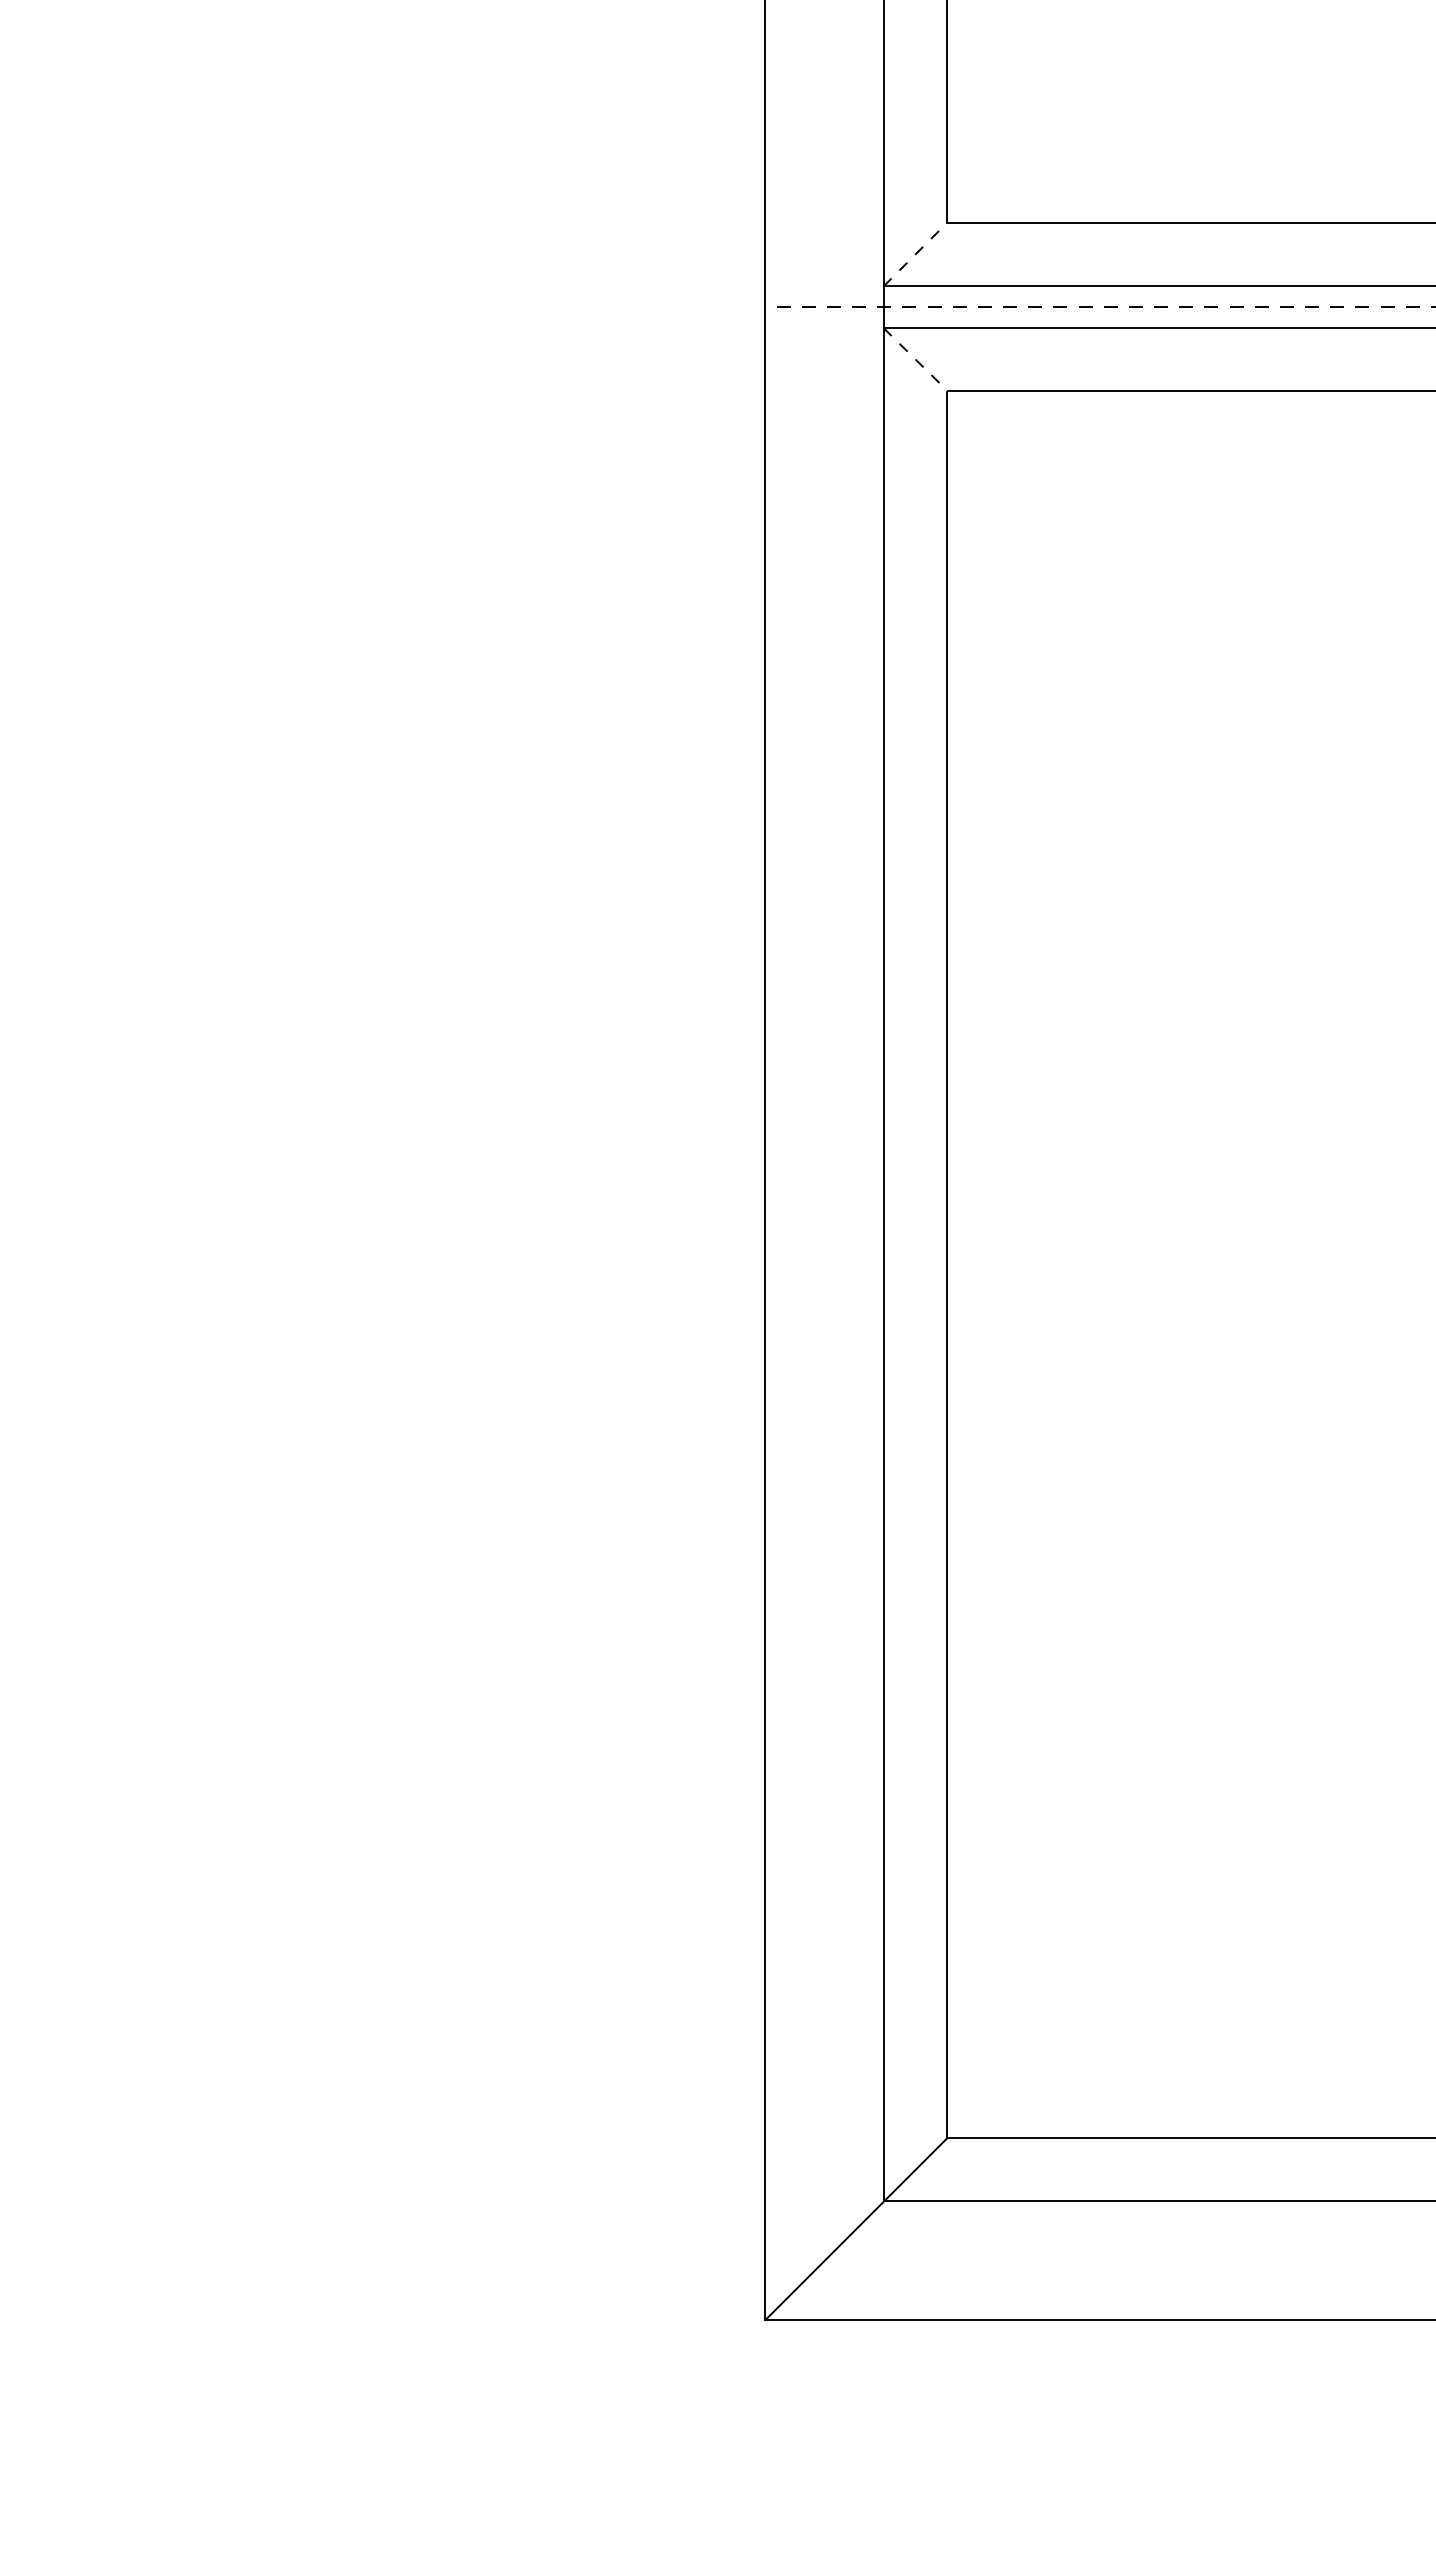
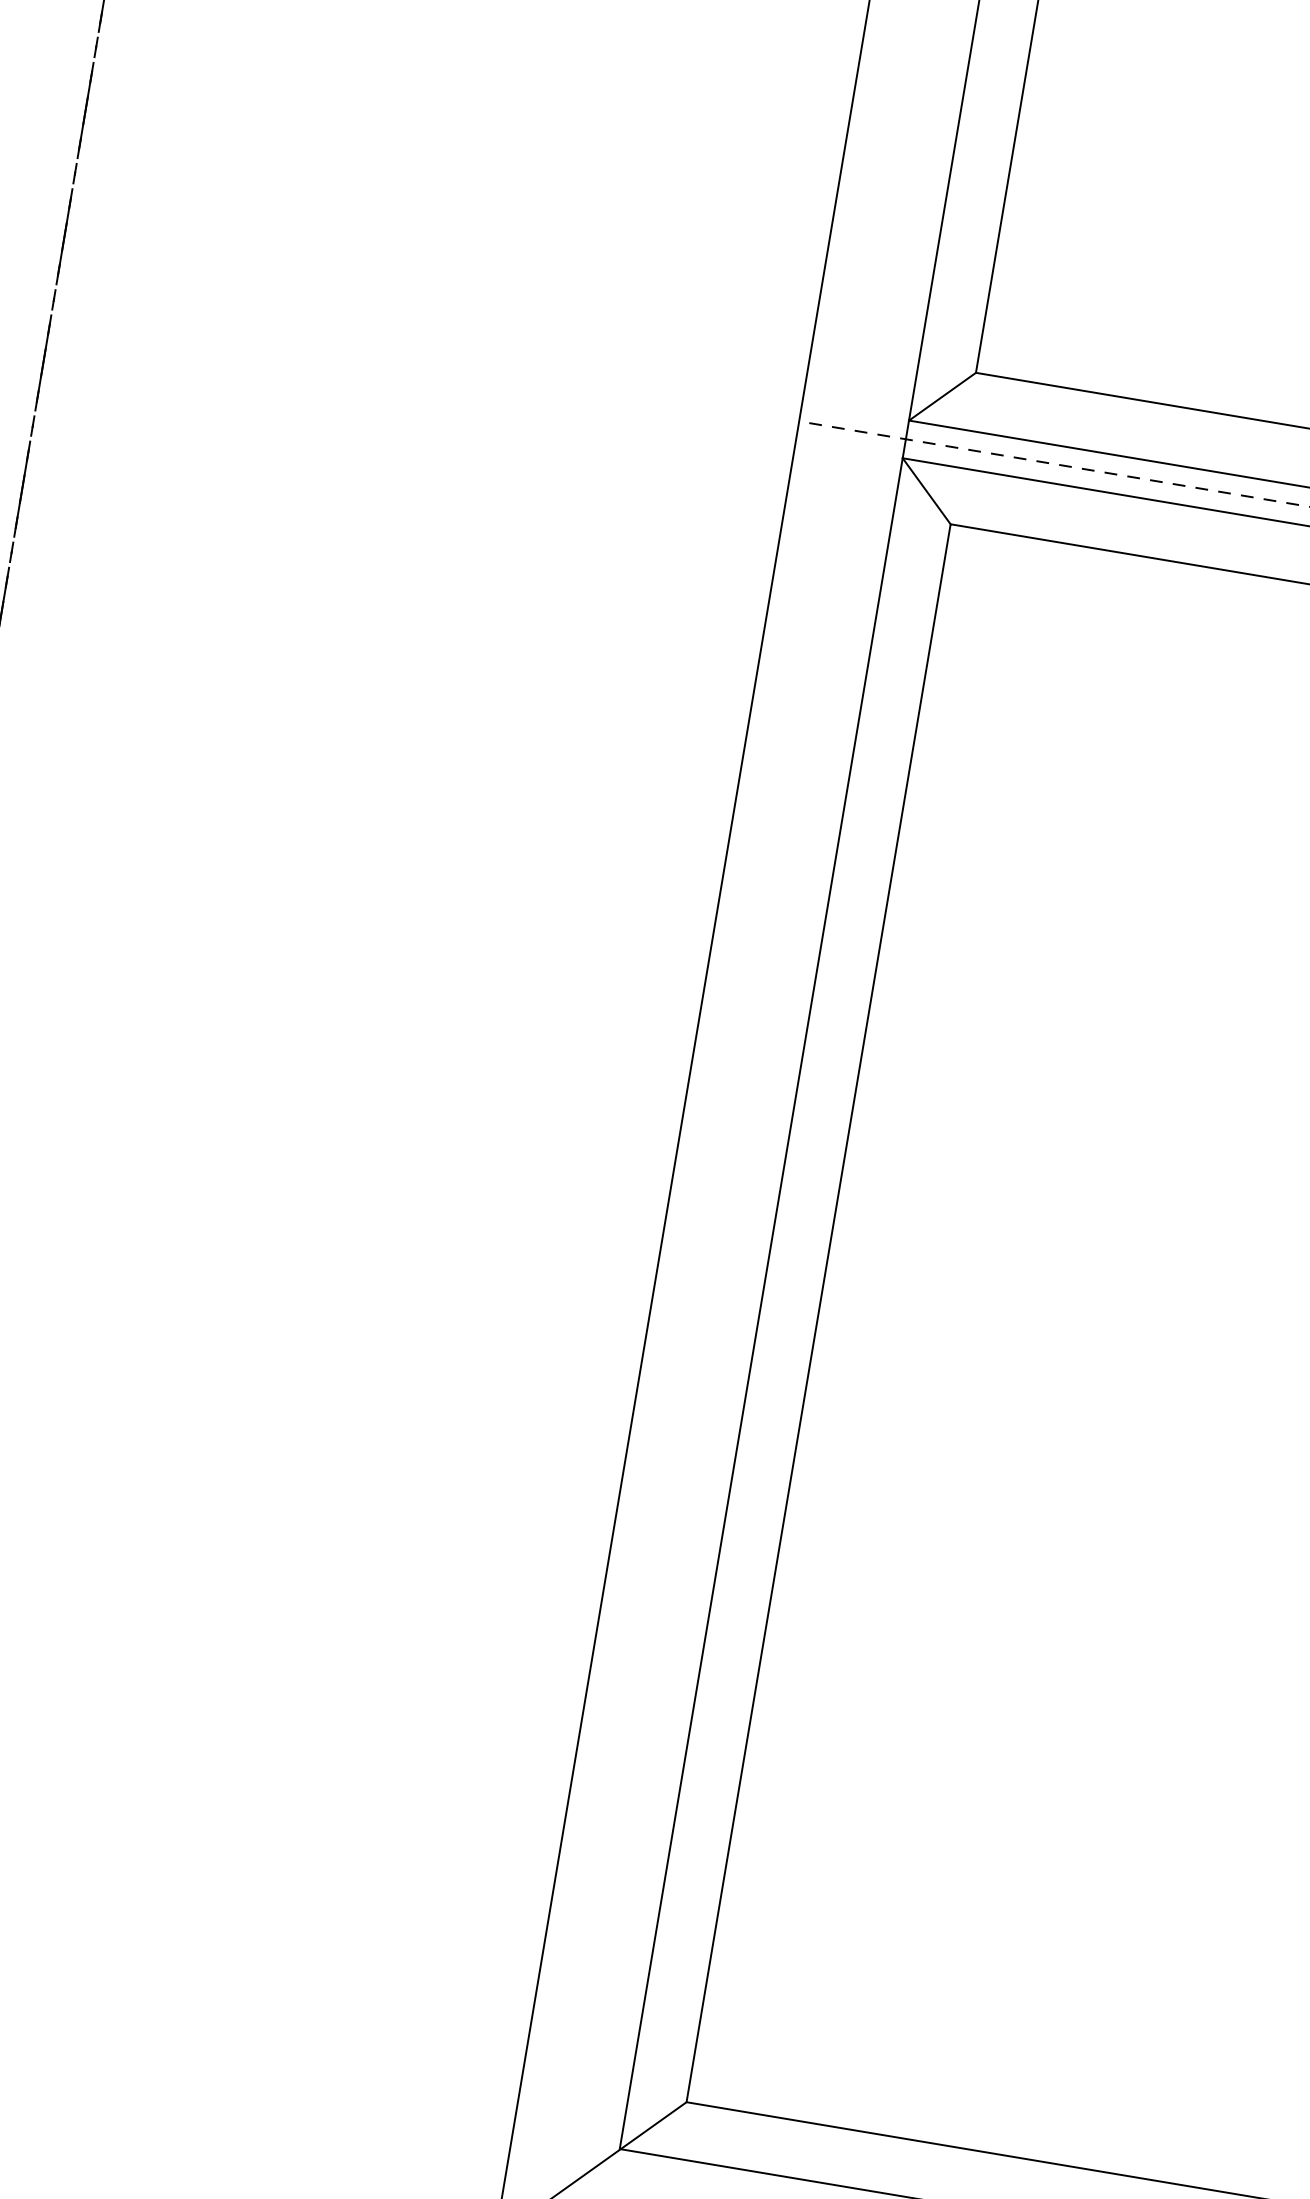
line: (915, 254) -> (942, 396), dashed -> solid
line: (915, 359) -> (926, 491), dashed -> solid

